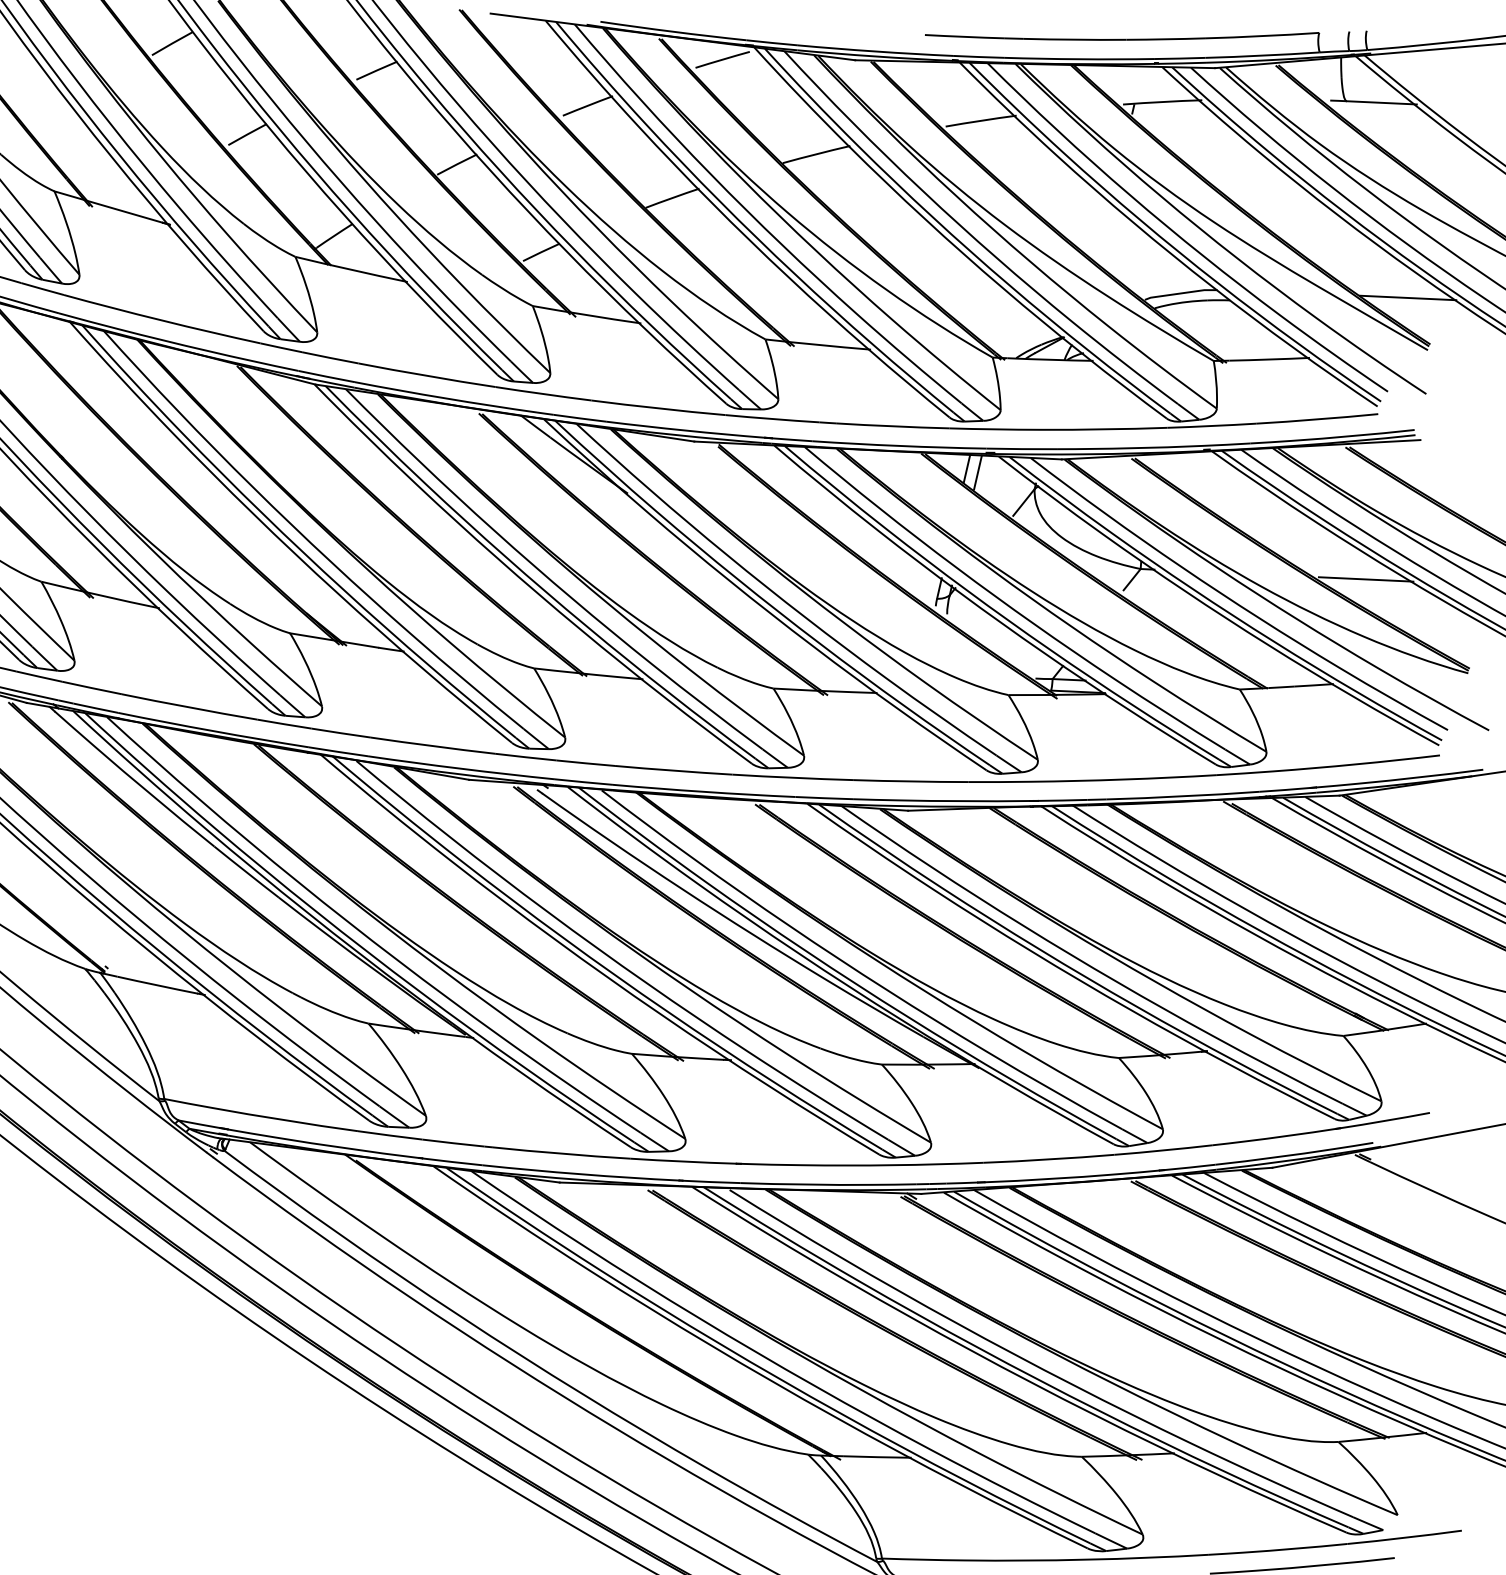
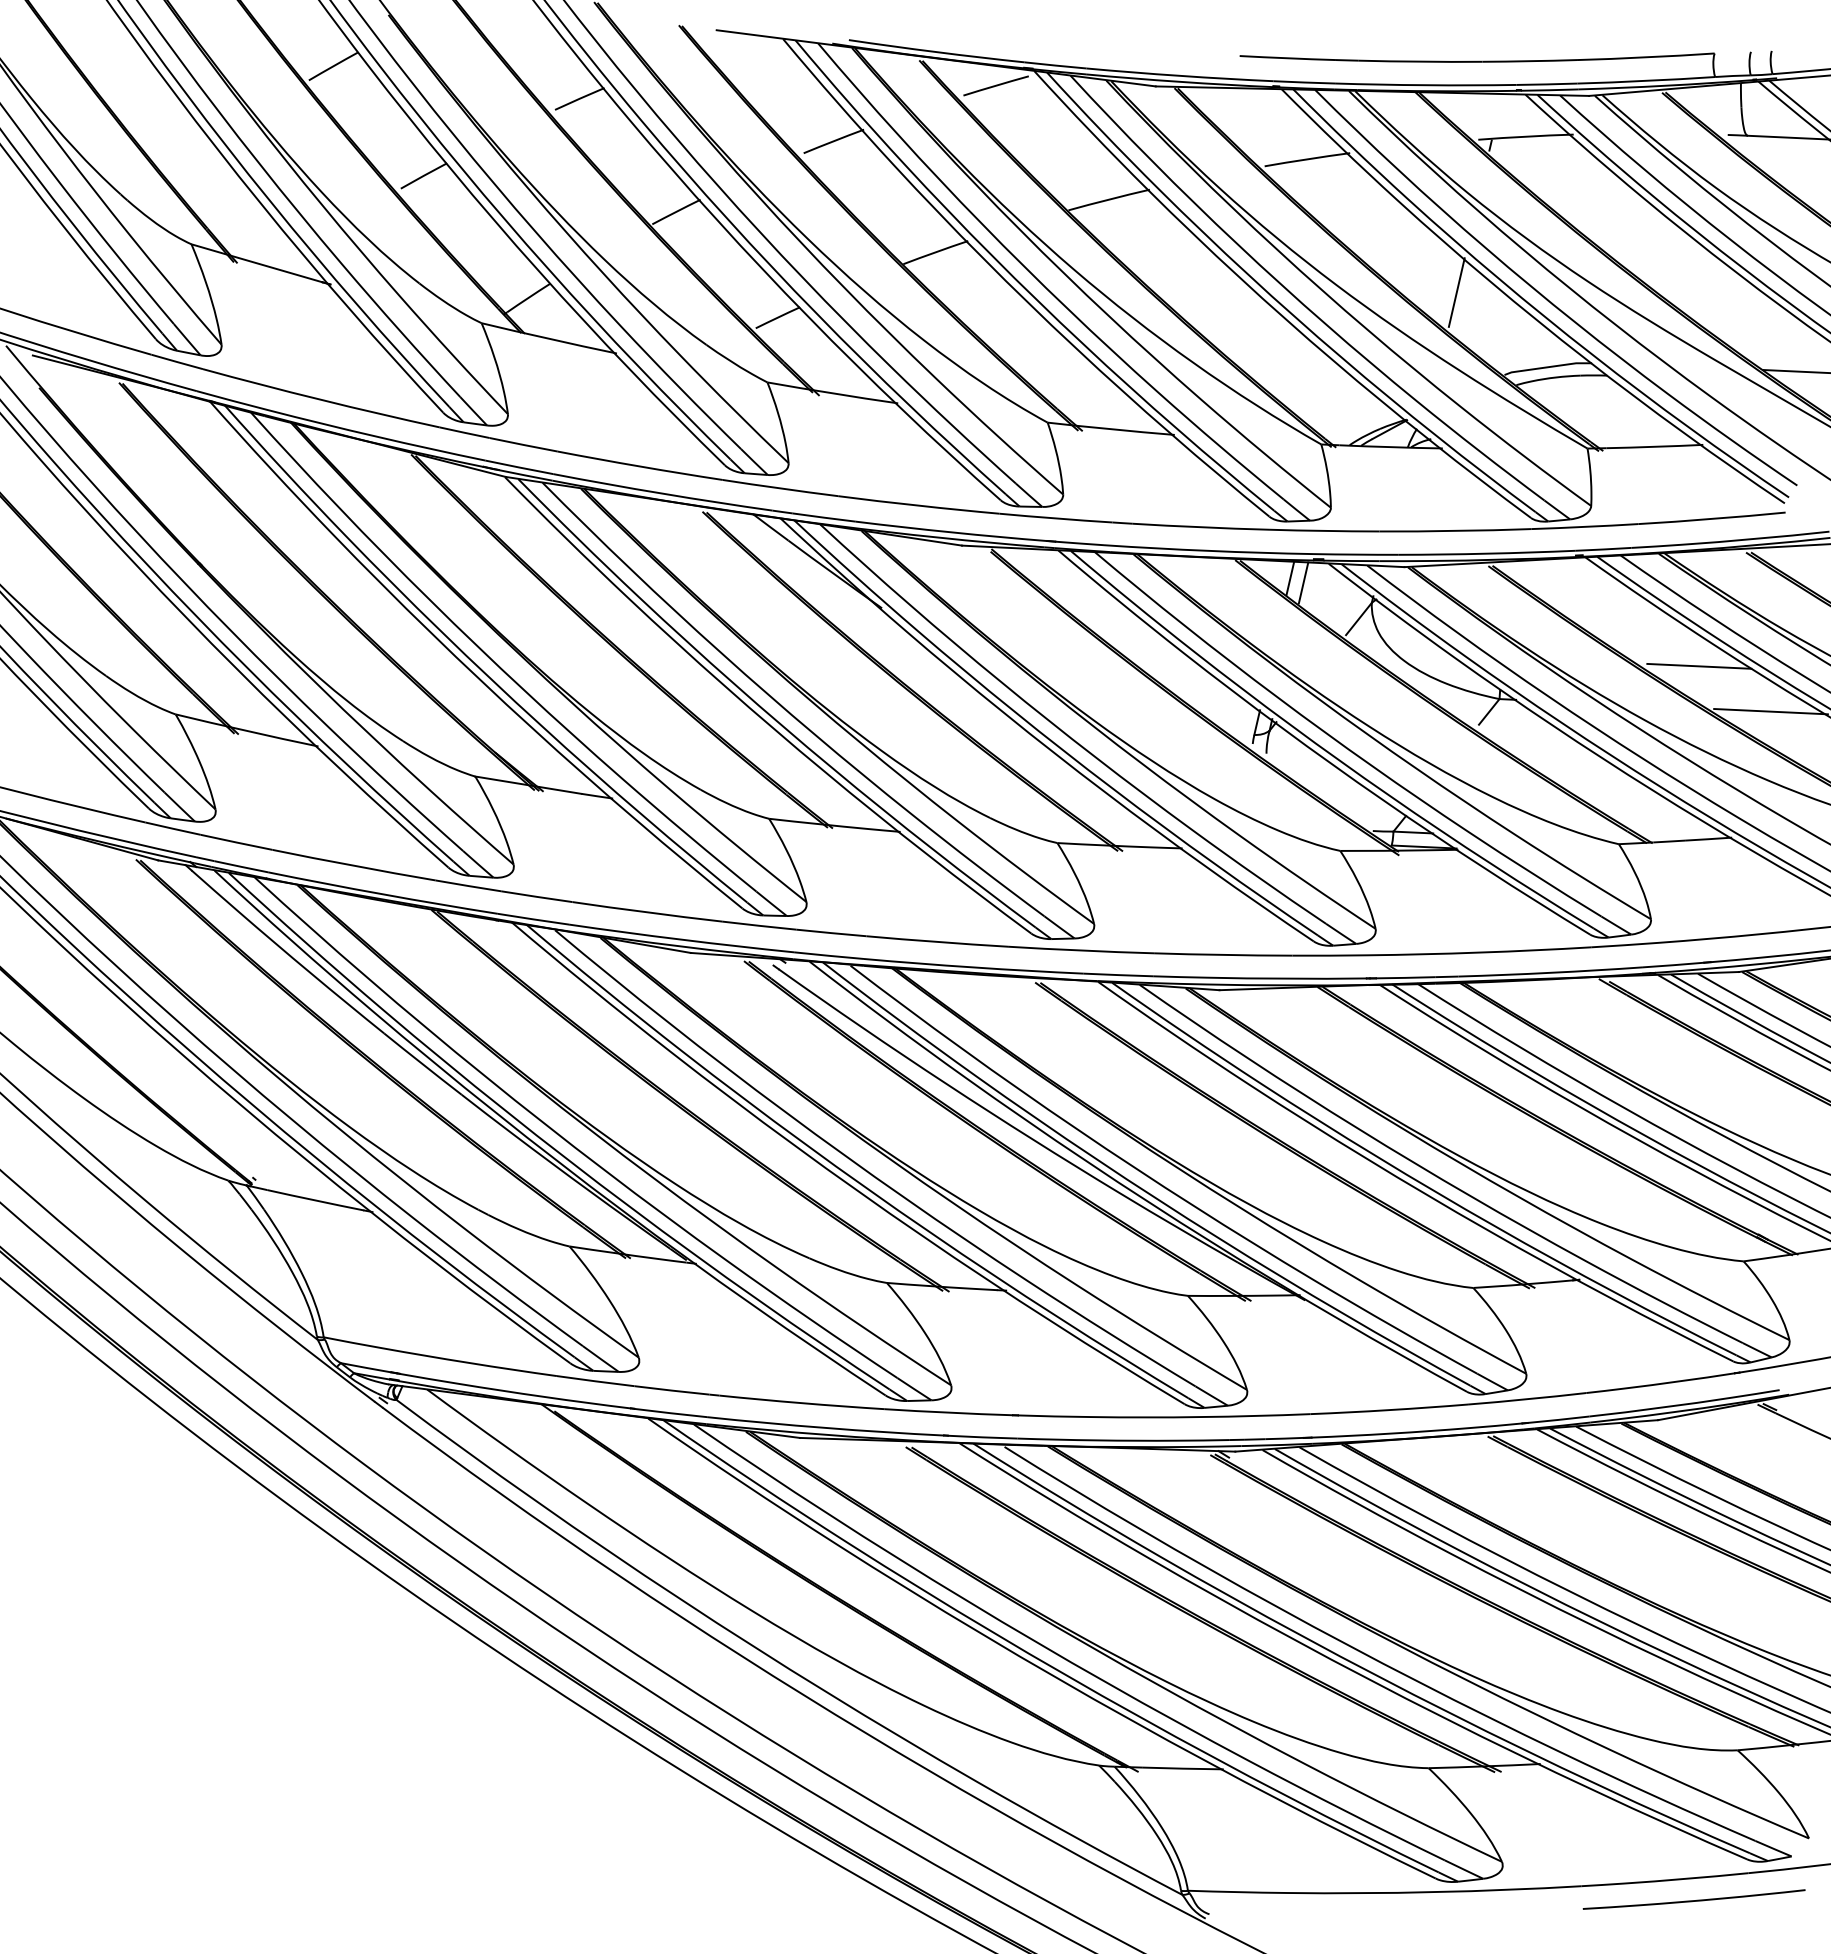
line: (1104, 231) -> (1456, 292), added
line: (1306, 541) -> (1699, 665), added

